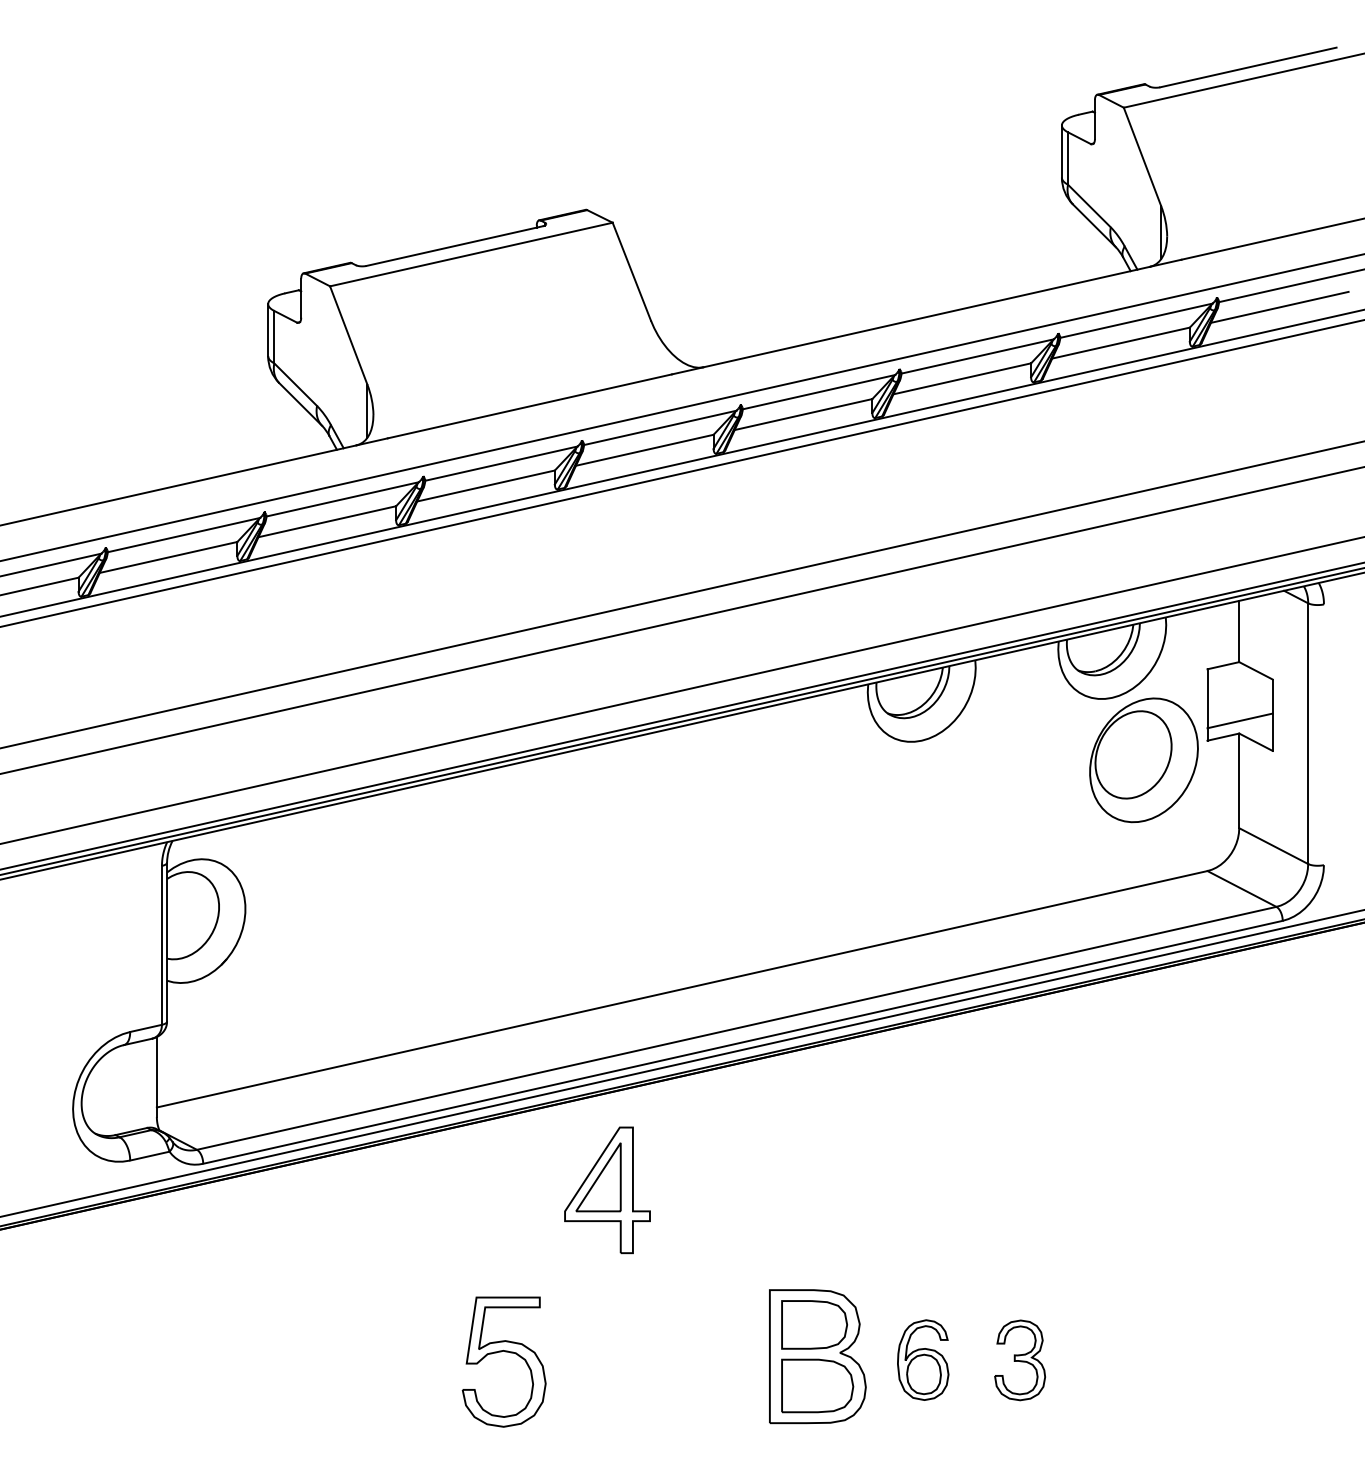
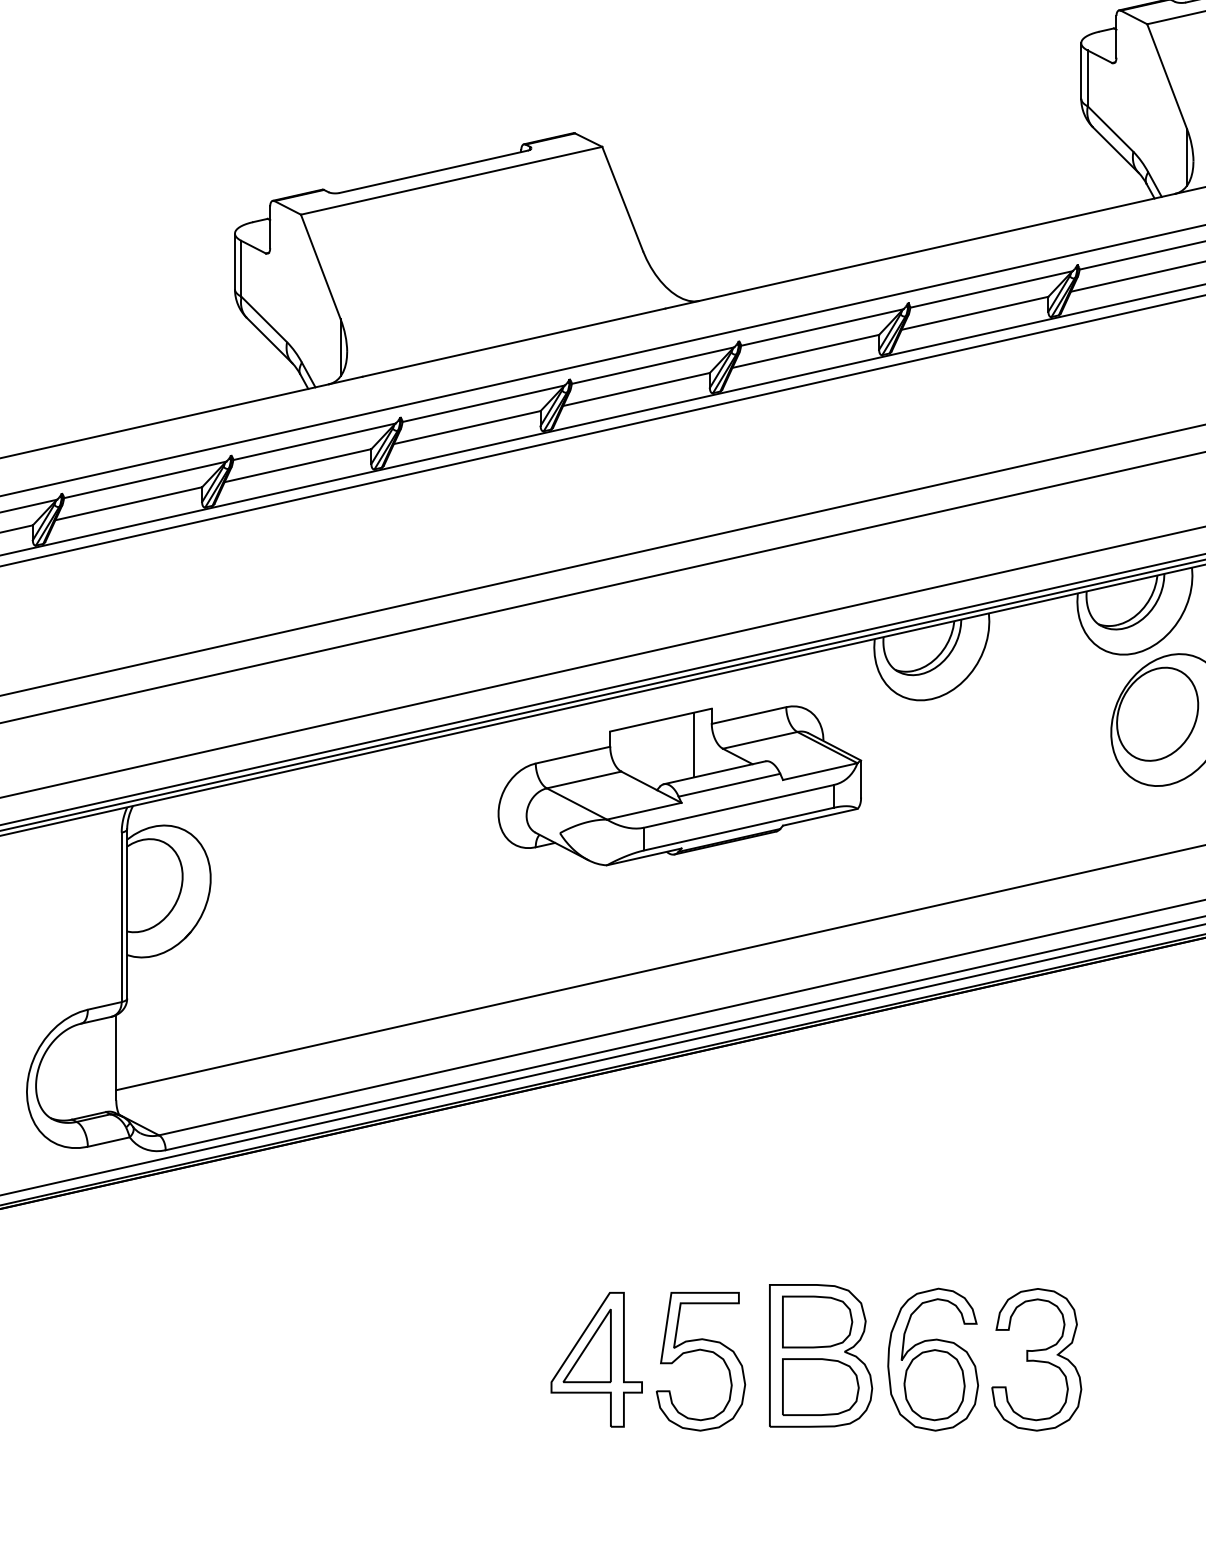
part: (685, 821) -> (679, 785), added
part: (607, 1190) -> (596, 1359), moved
part: (501, 1352) -> (698, 1351), moved
part: (923, 1359) -> (933, 1358), size x1.67
part: (1019, 1360) -> (1036, 1359), size x1.67

